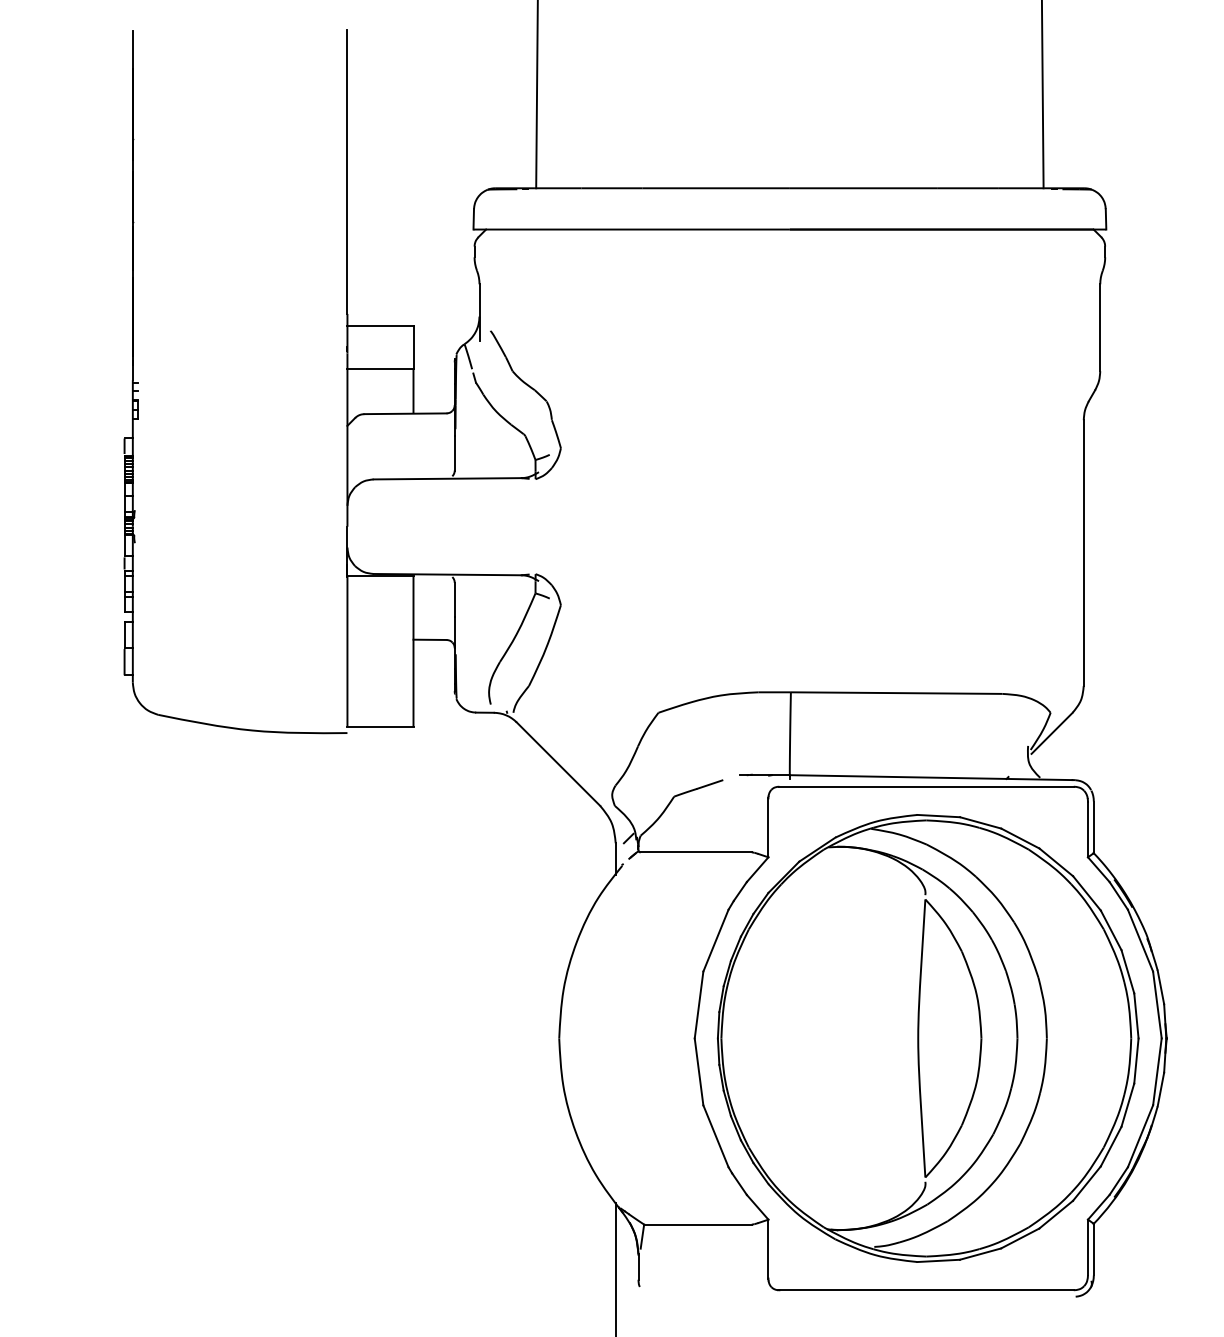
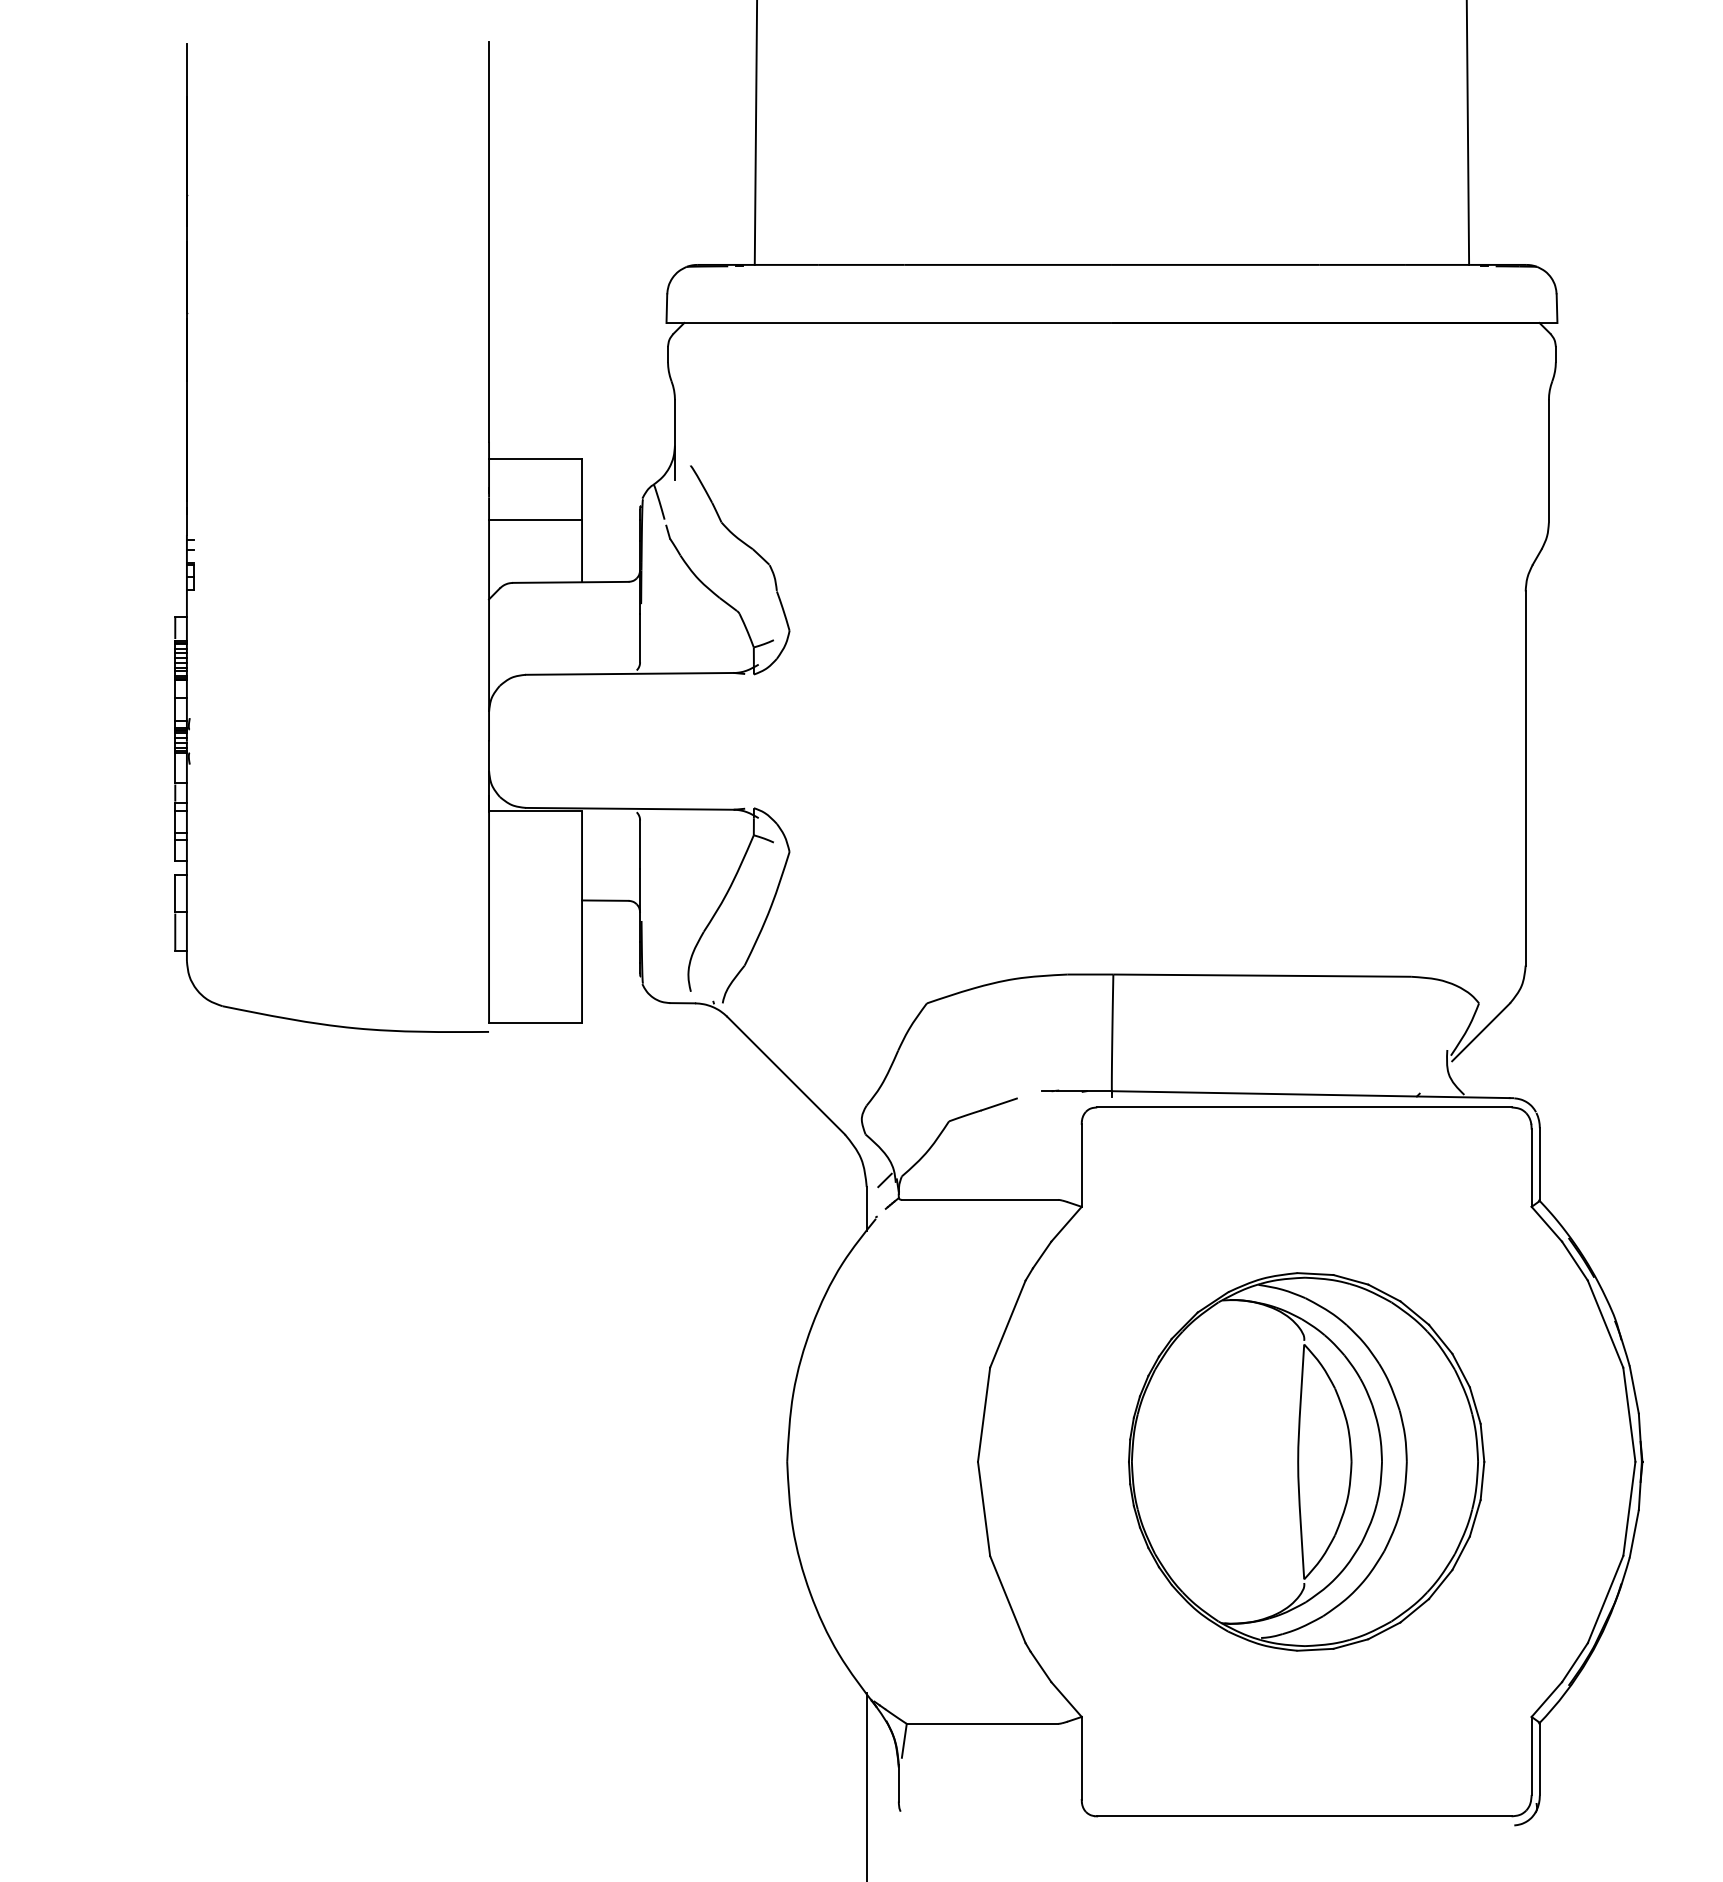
part: (928, 1038) -> (1306, 1461), size x0.6

